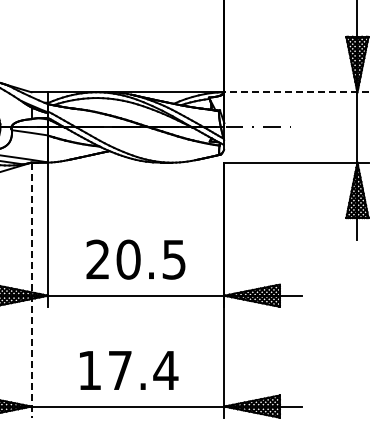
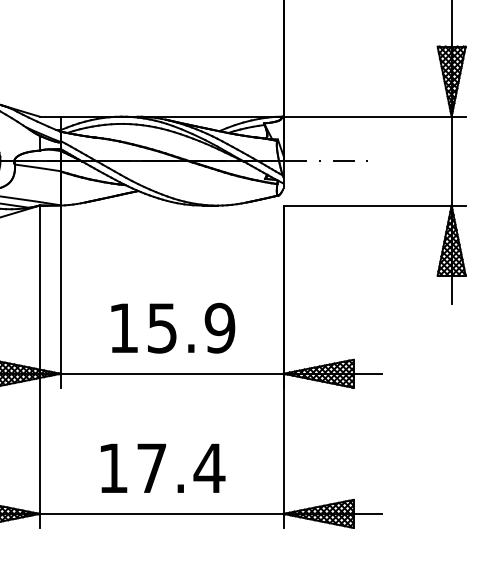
line: (295, 92) -> (373, 116), dashed -> solid
text: (136, 259) -> (172, 328), 20.5 -> 15.9
line: (31, 290) -> (39, 367), dashed -> solid

